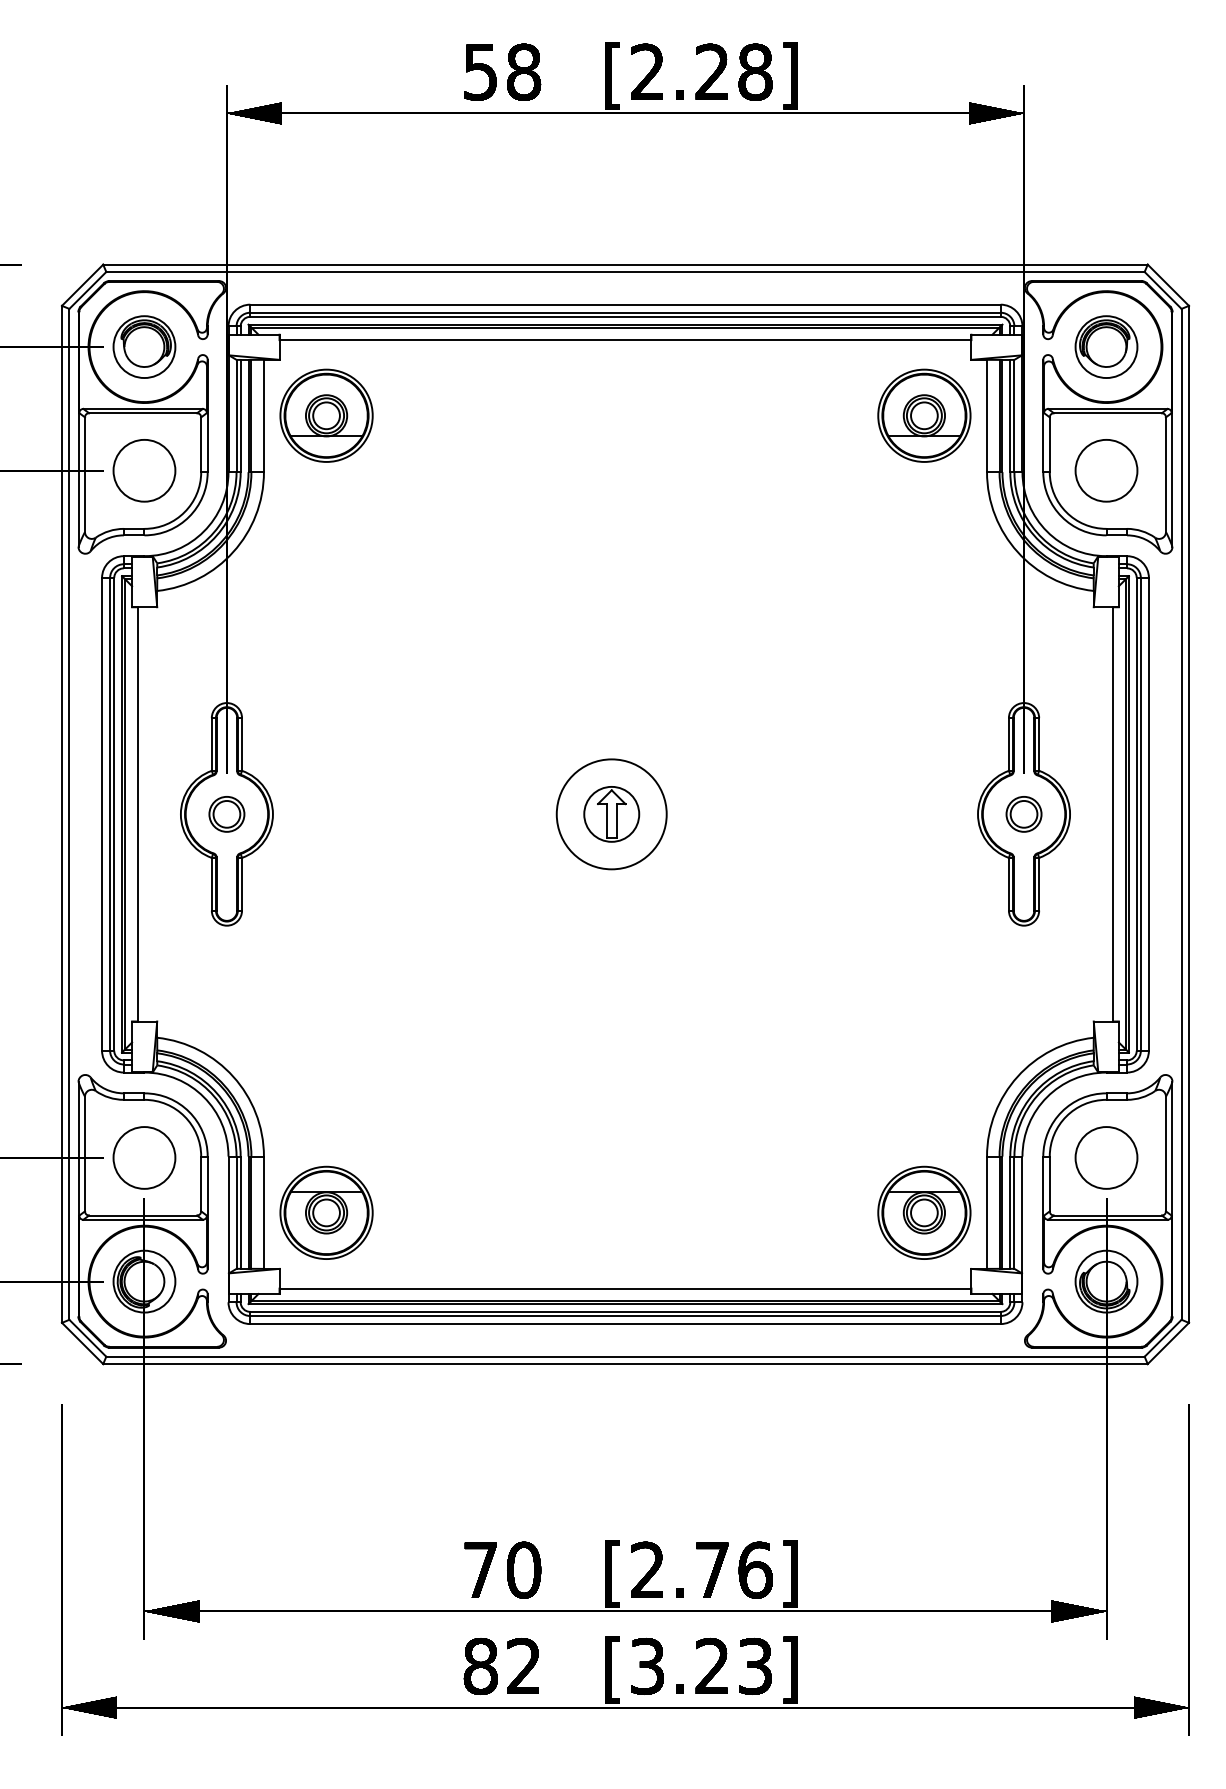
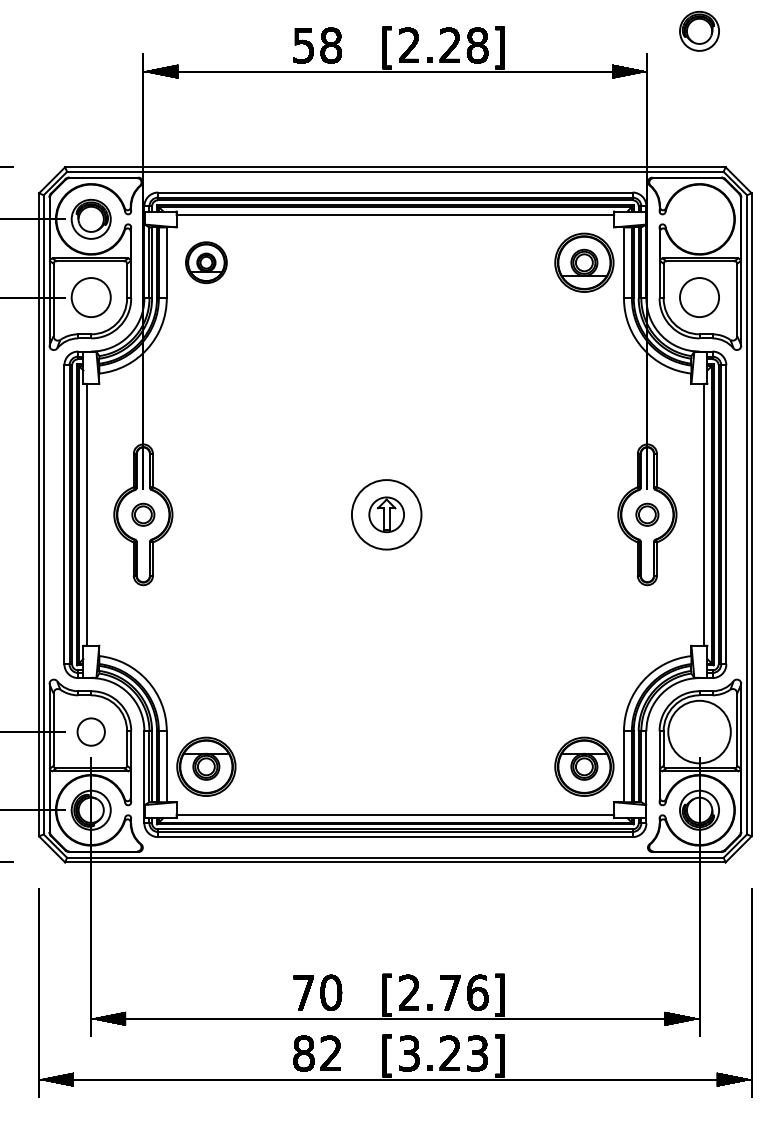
part: (1106, 345) -> (699, 30), moved
part: (326, 415) -> (206, 262), size x0.7
circle: (143, 1157) -> (90, 731), size x0.7
circle: (1106, 1157) -> (699, 731), size x1.6

